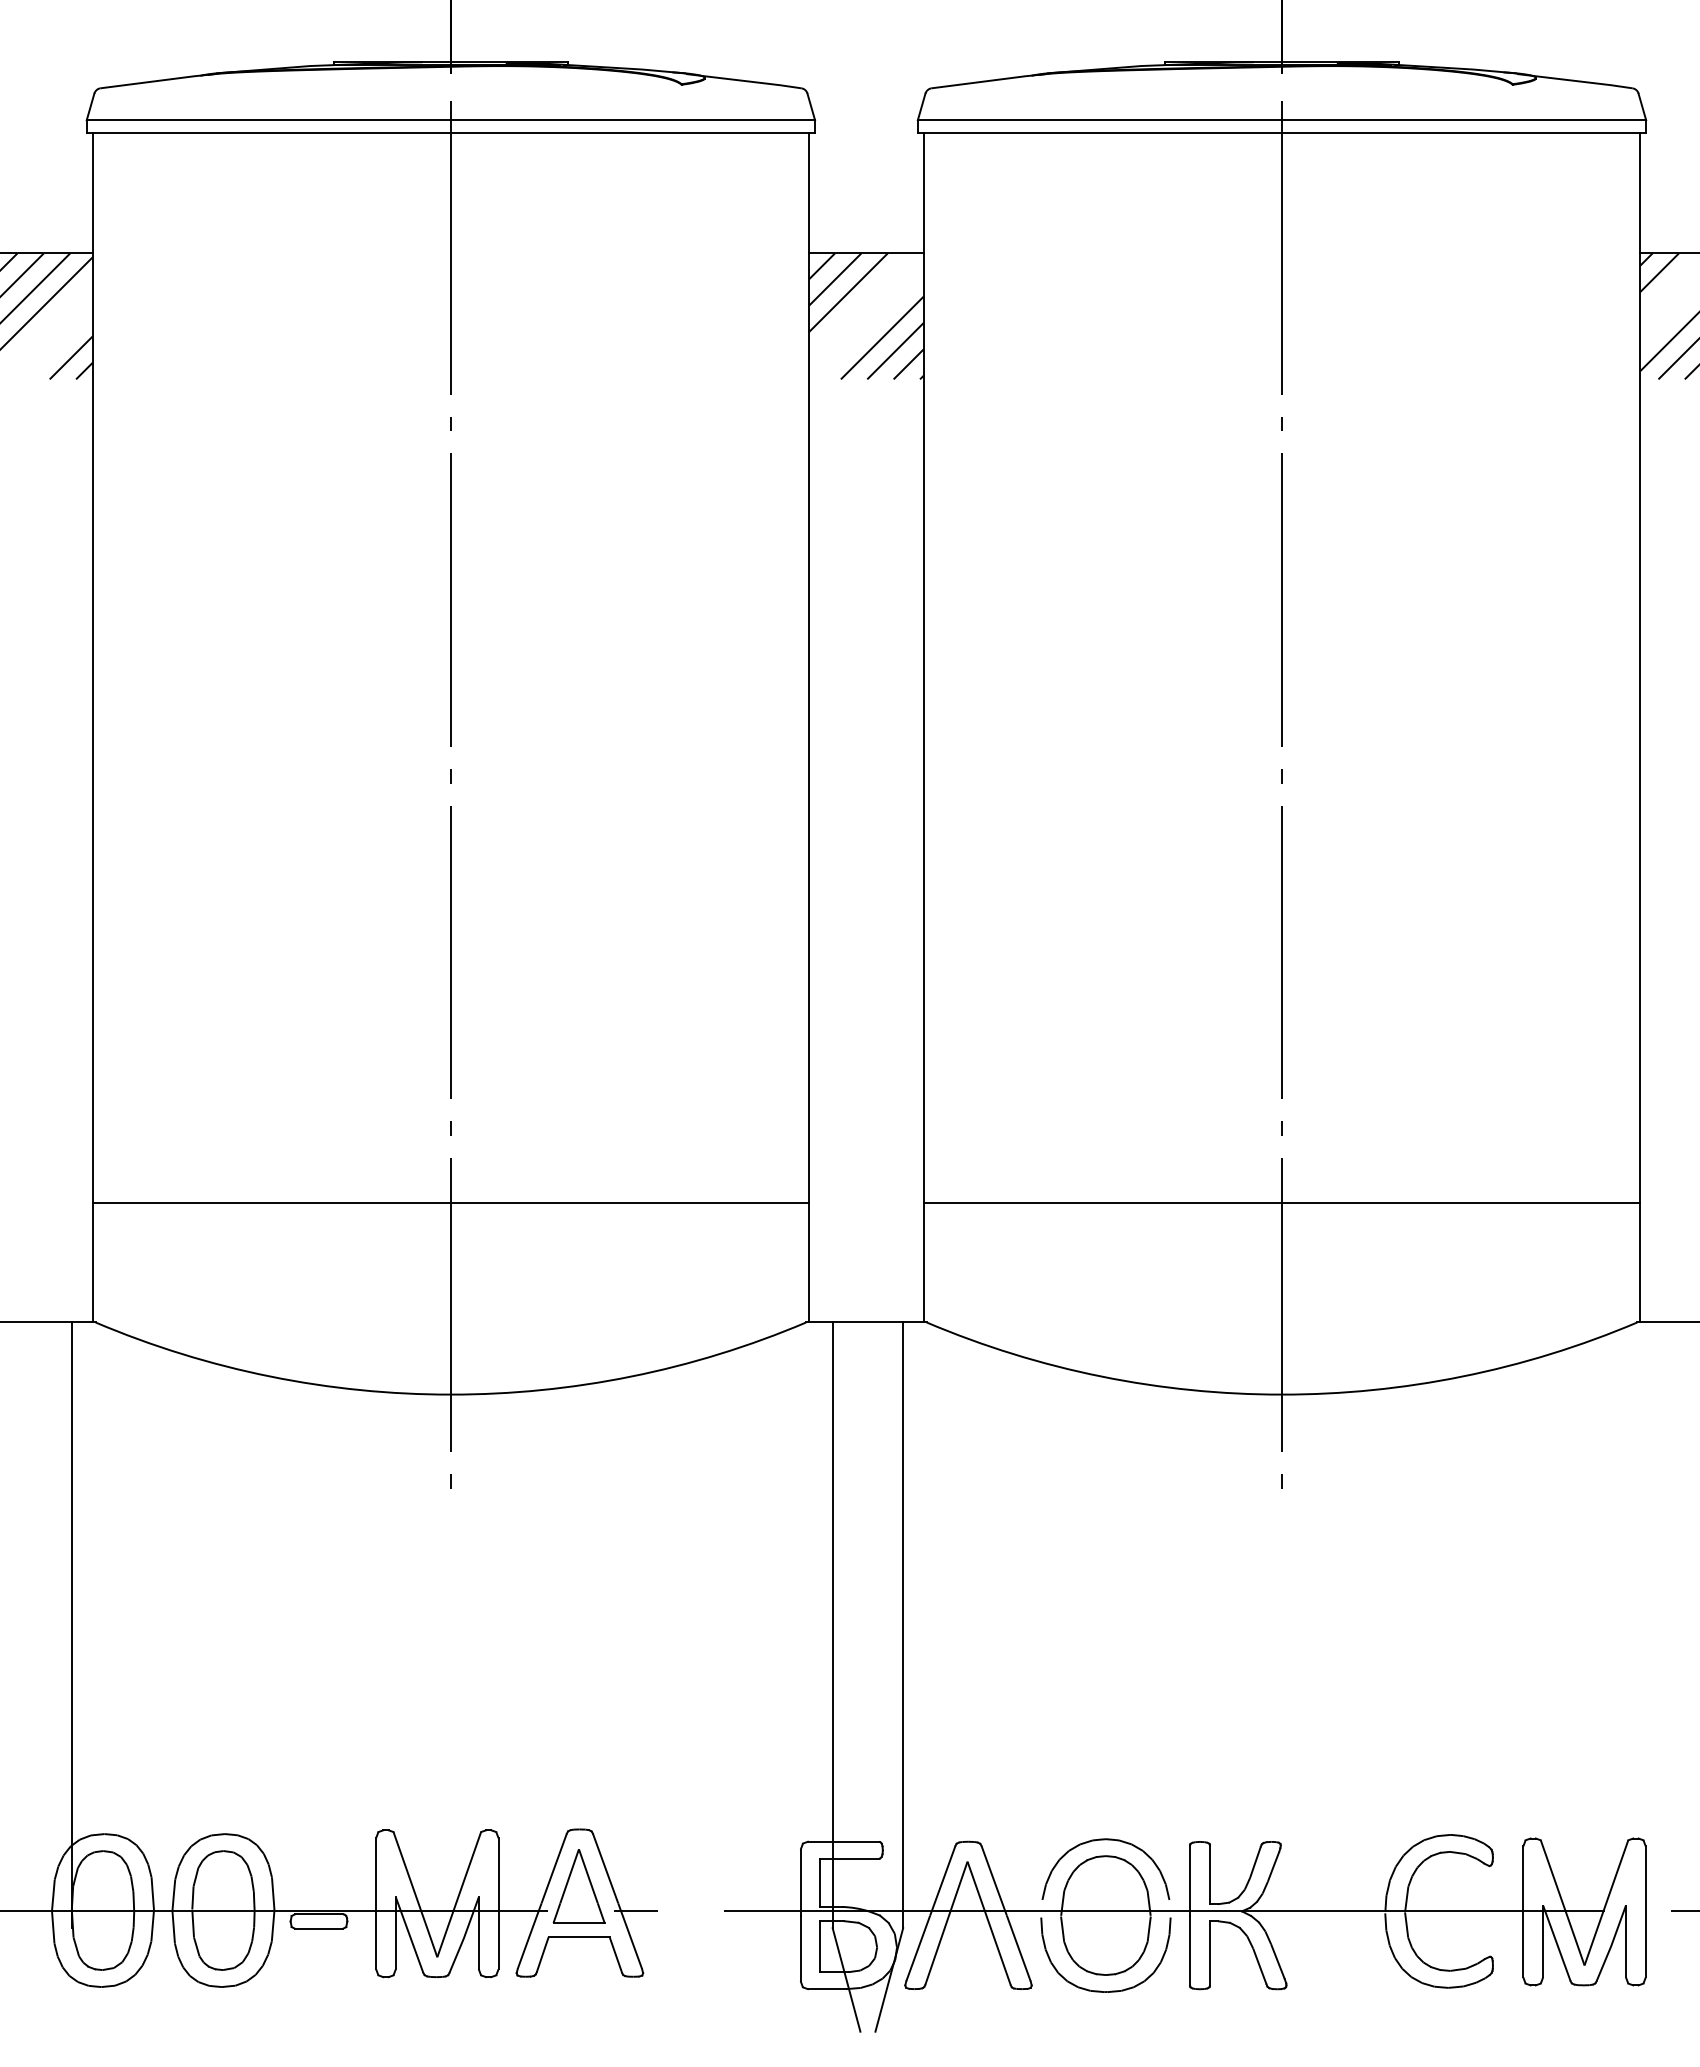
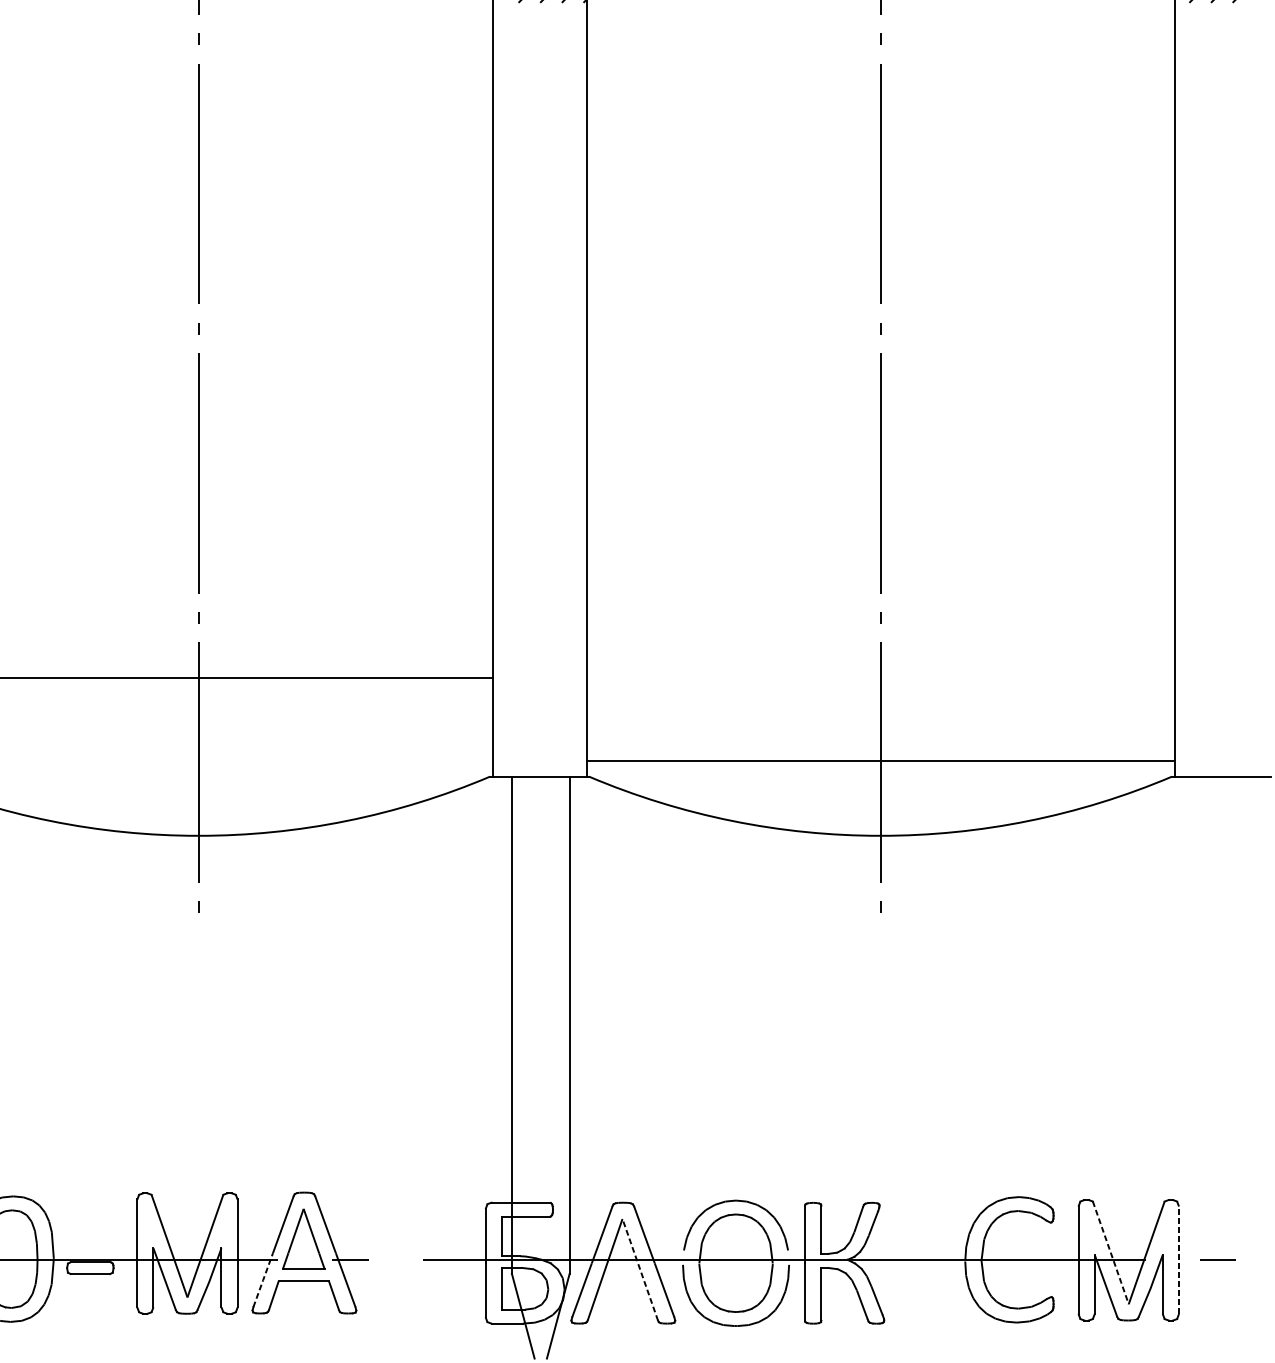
line: (1281, 1202) -> (880, 761), moved
line: (1563, 1903) -> (1111, 1253), solid -> dashed
line: (1645, 1911) -> (1178, 1259), solid -> dashed
line: (988, 1922) -> (639, 1268), solid -> dashed
line: (529, 1936) -> (263, 1280), solid -> dashed

